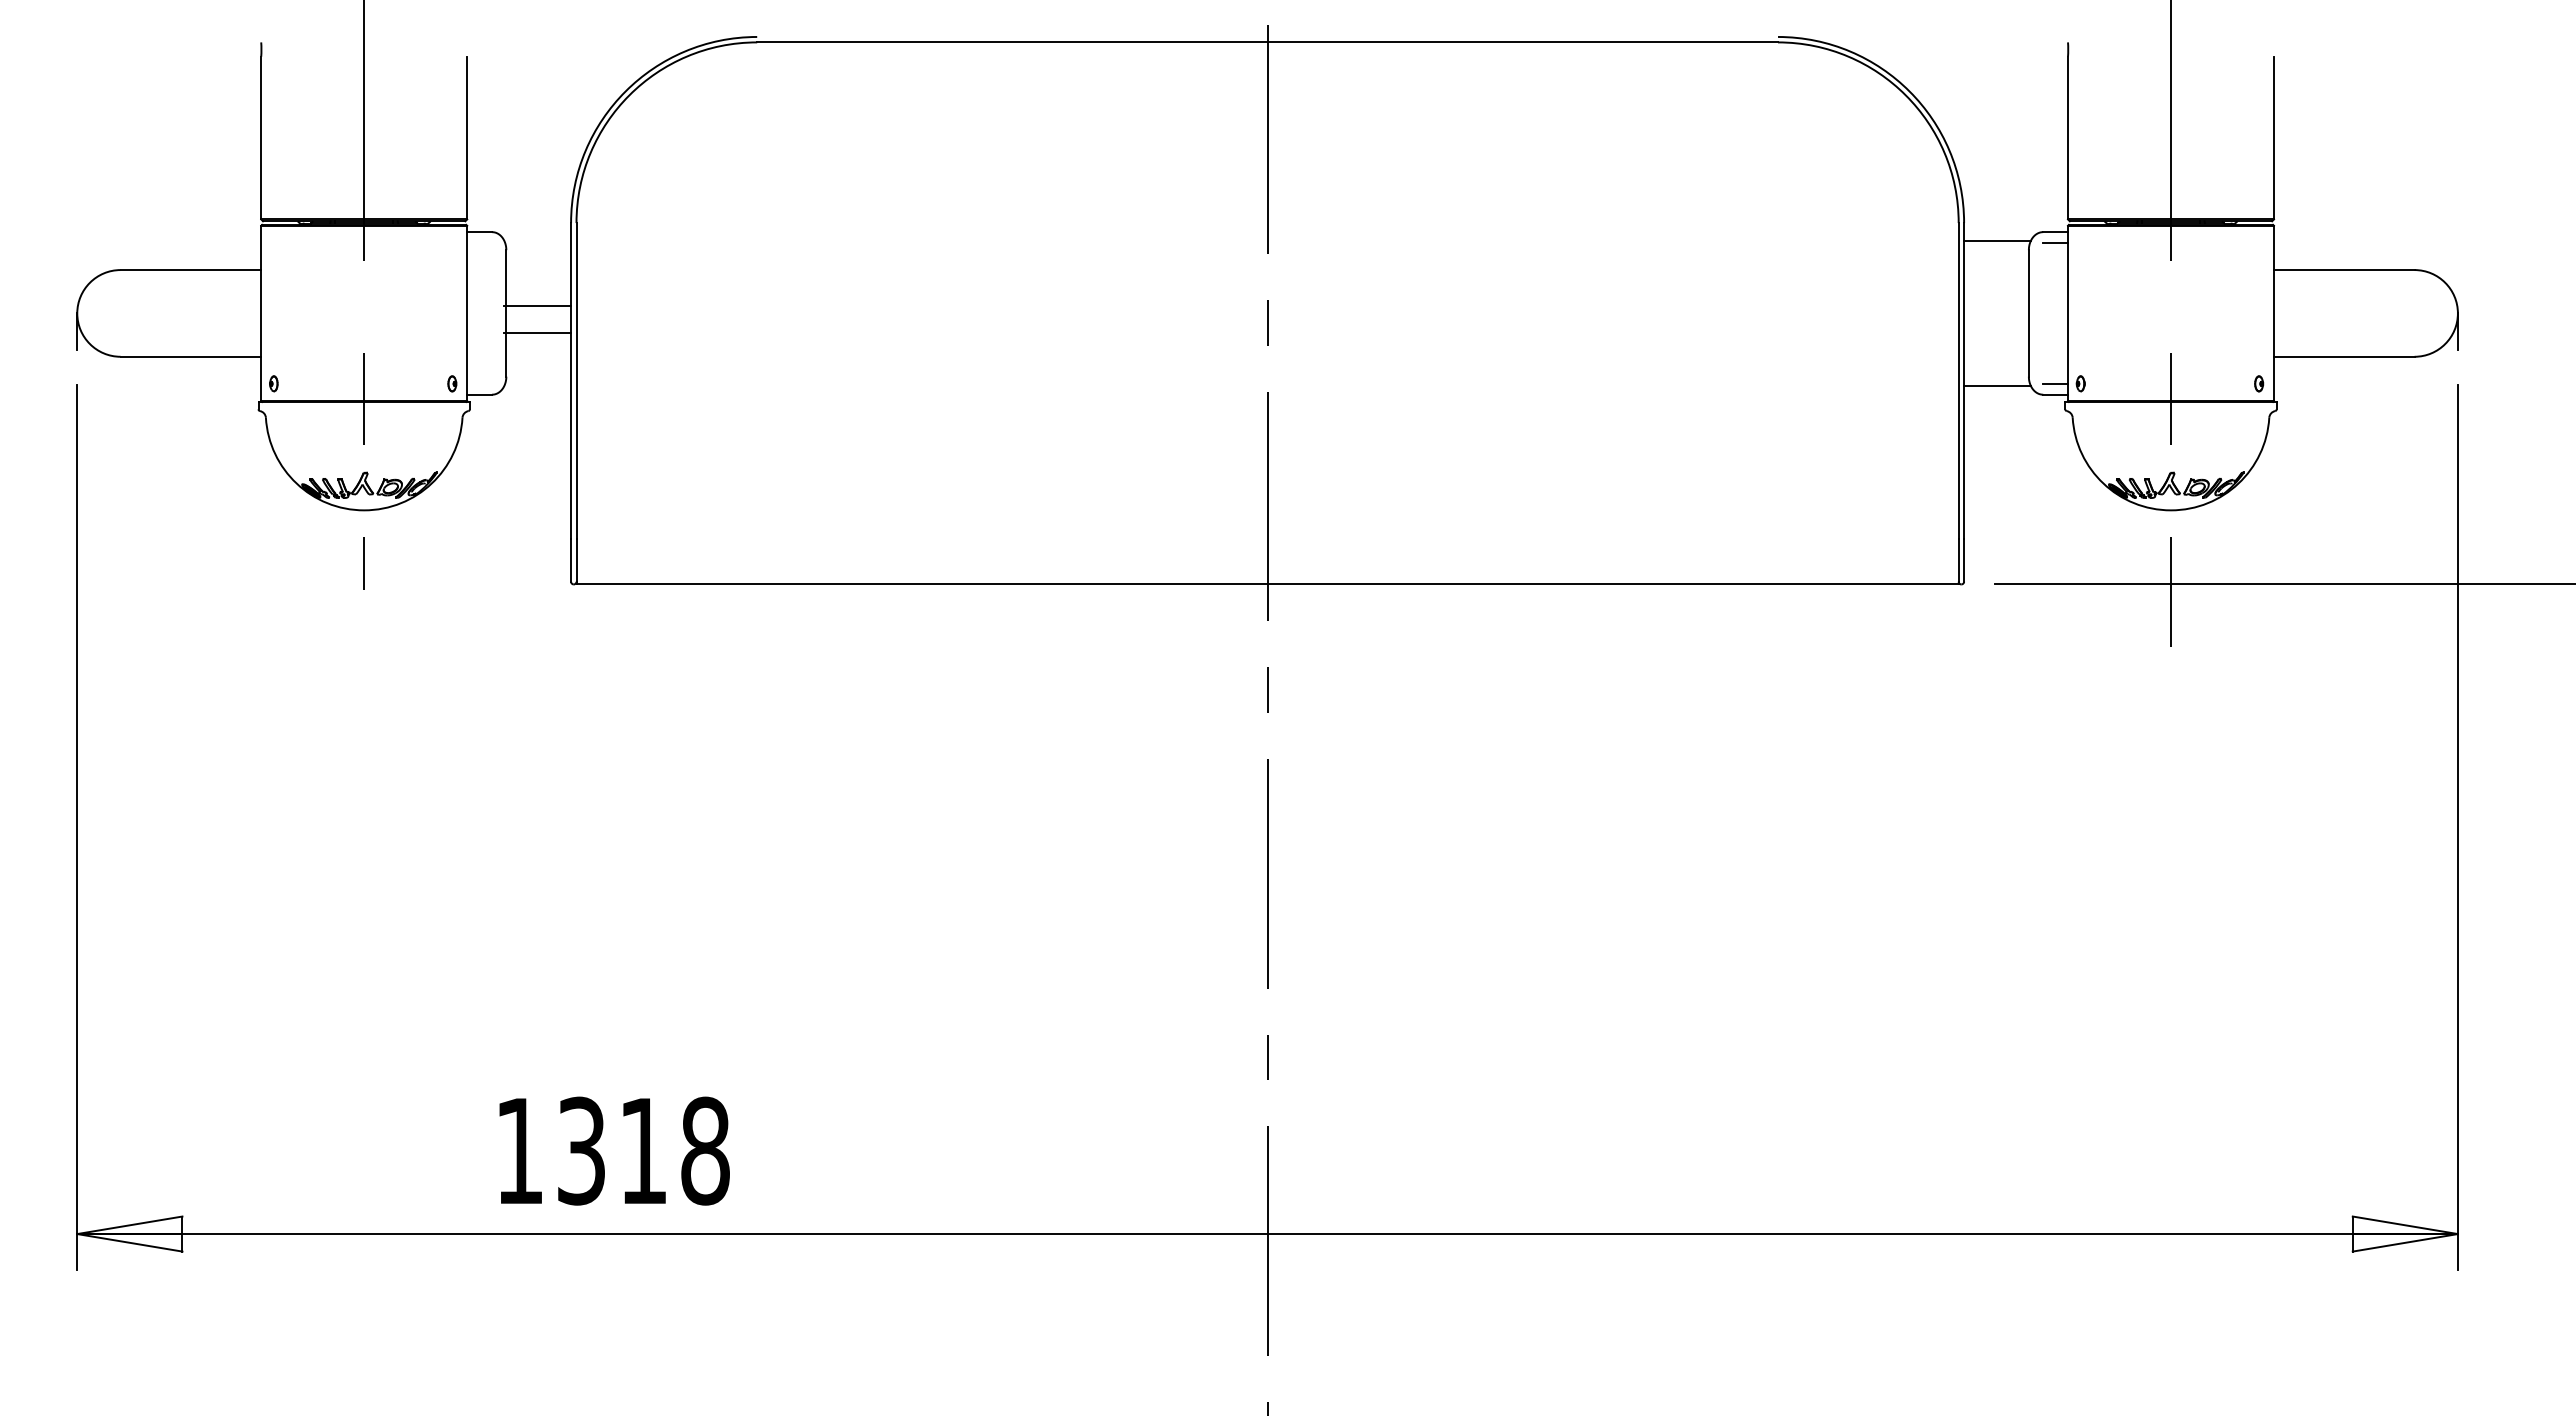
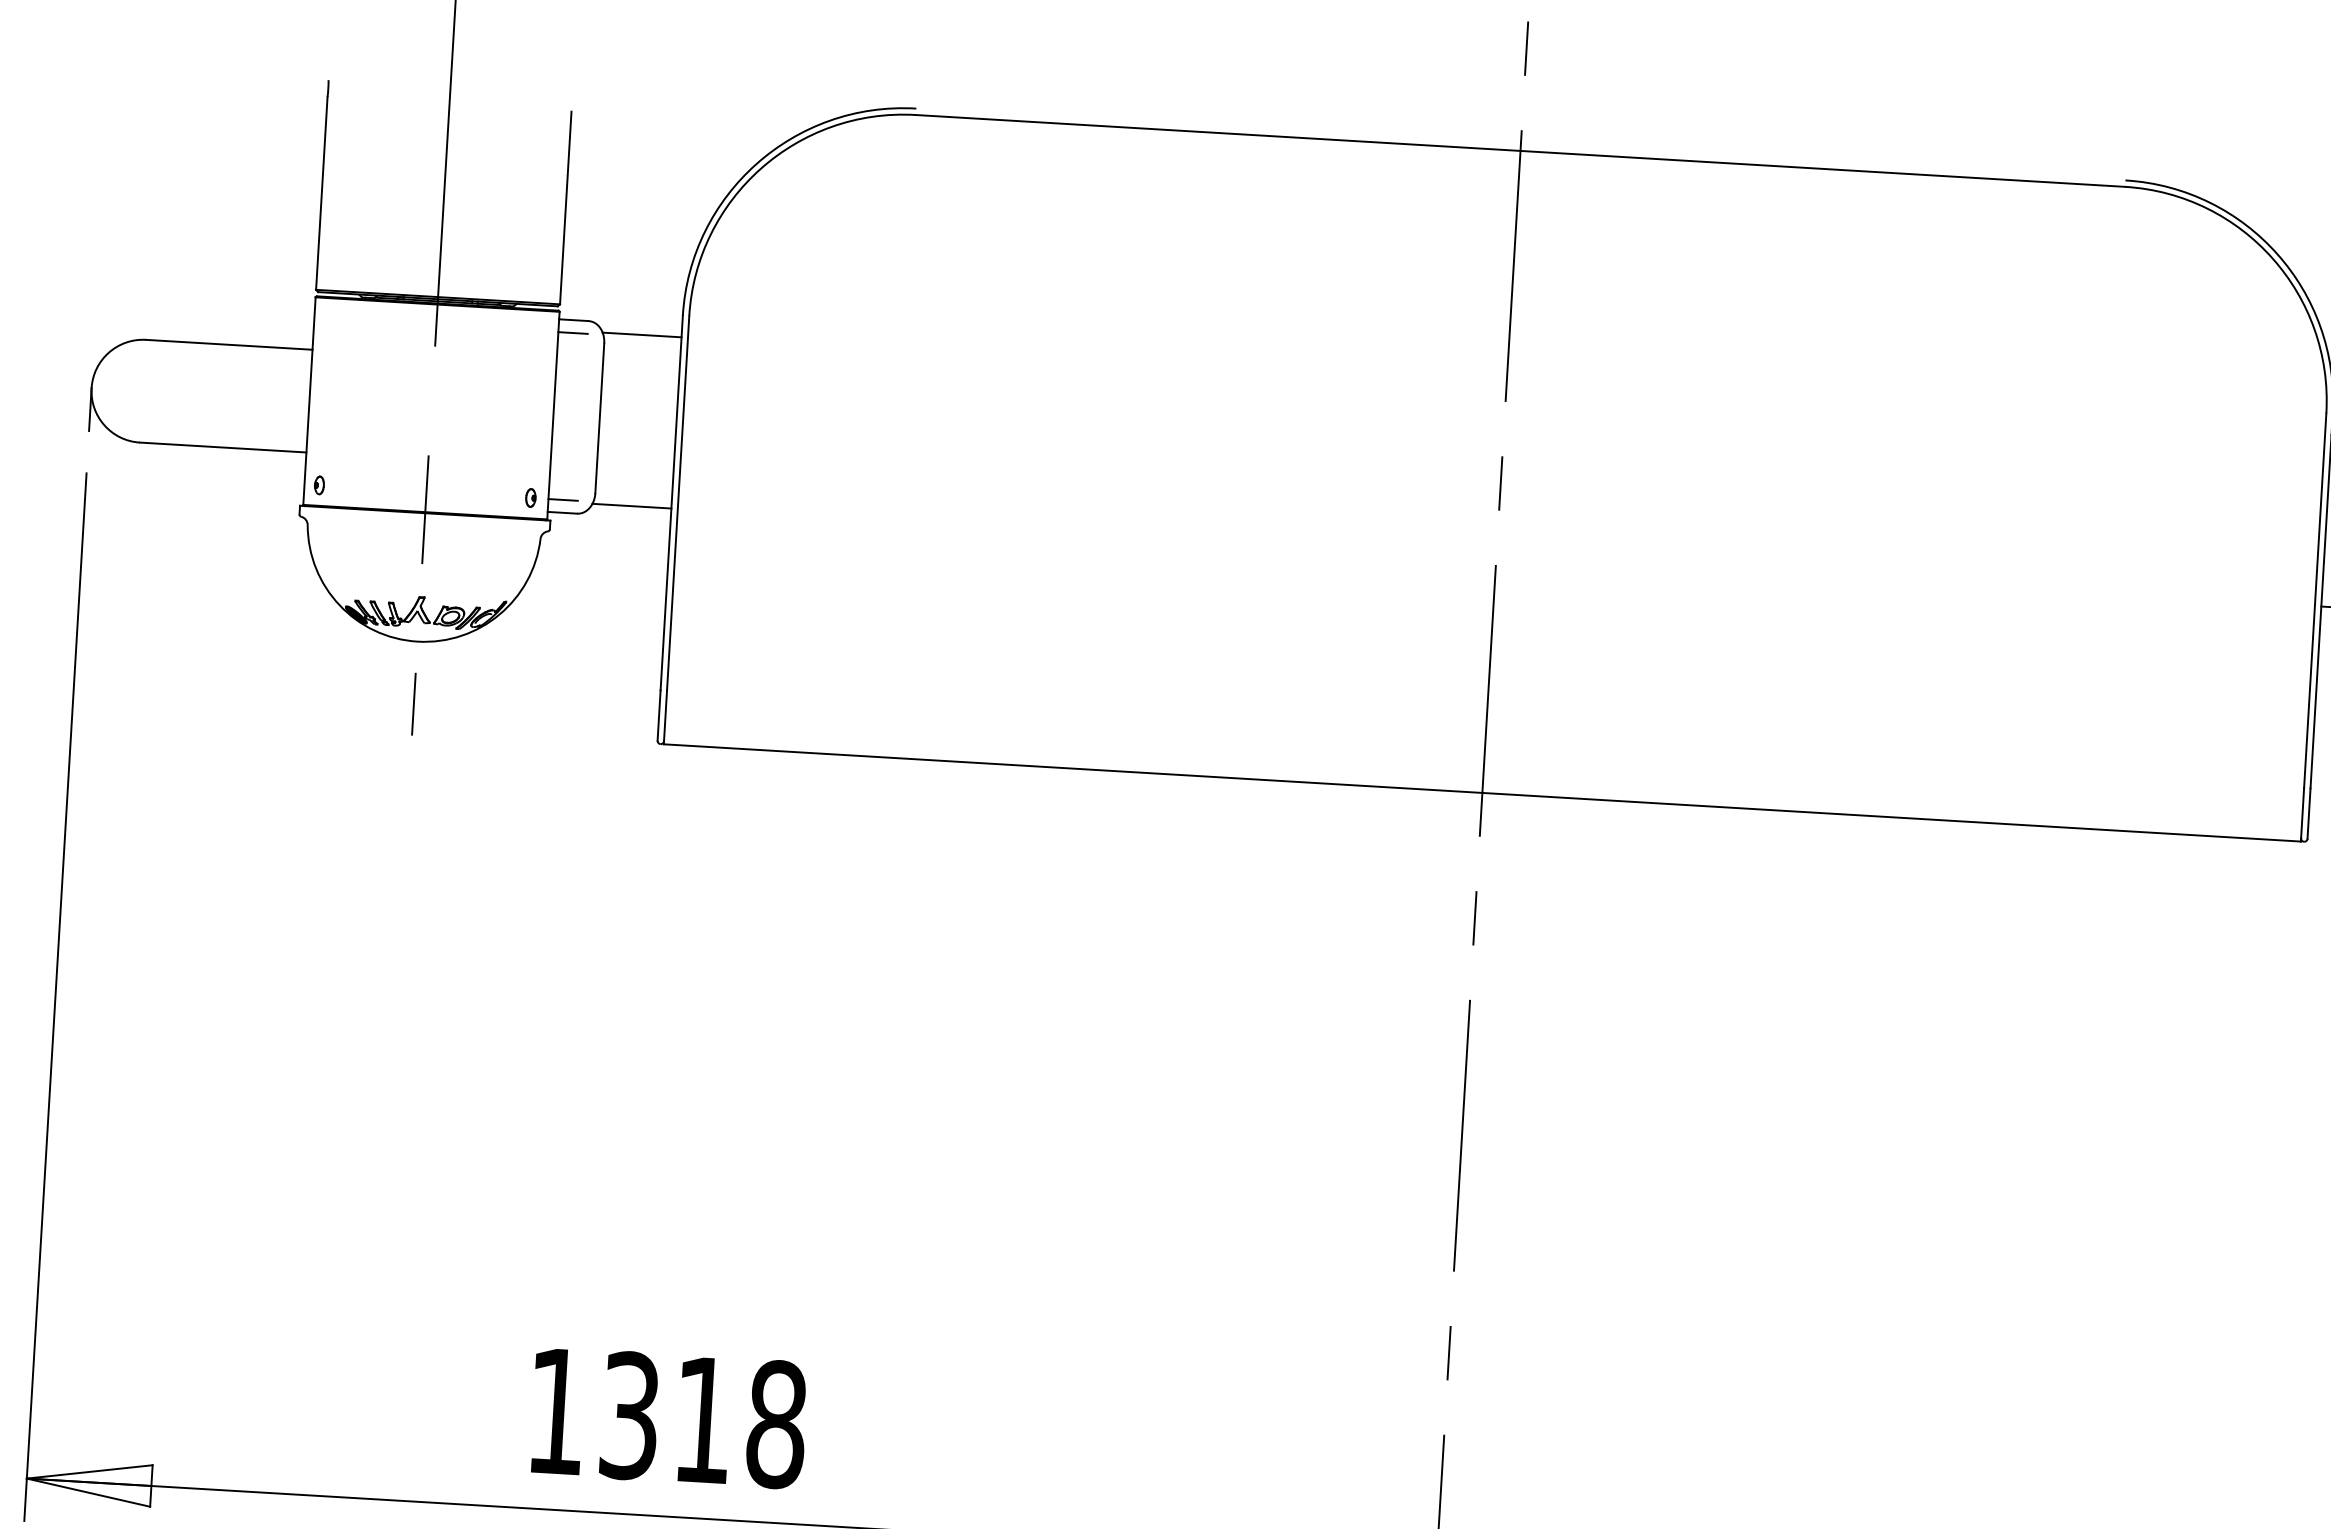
line: (479, 242) -> (573, 332), added
line: (537, 306) -> (641, 335), moved
line: (537, 332) -> (631, 505), moved
line: (479, 383) -> (563, 499), added

